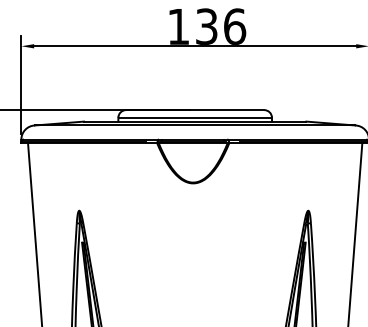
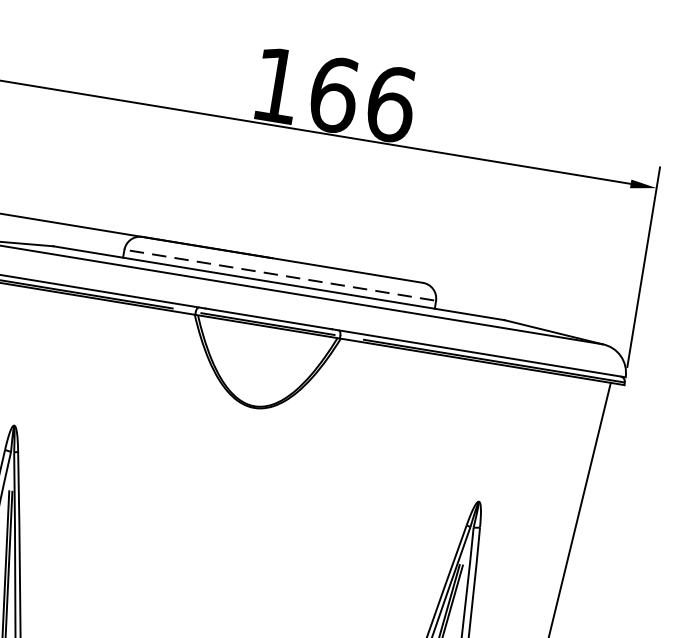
text: (207, 26) -> (335, 94), 136 -> 166
line: (195, 117) -> (280, 274), solid -> dashed

